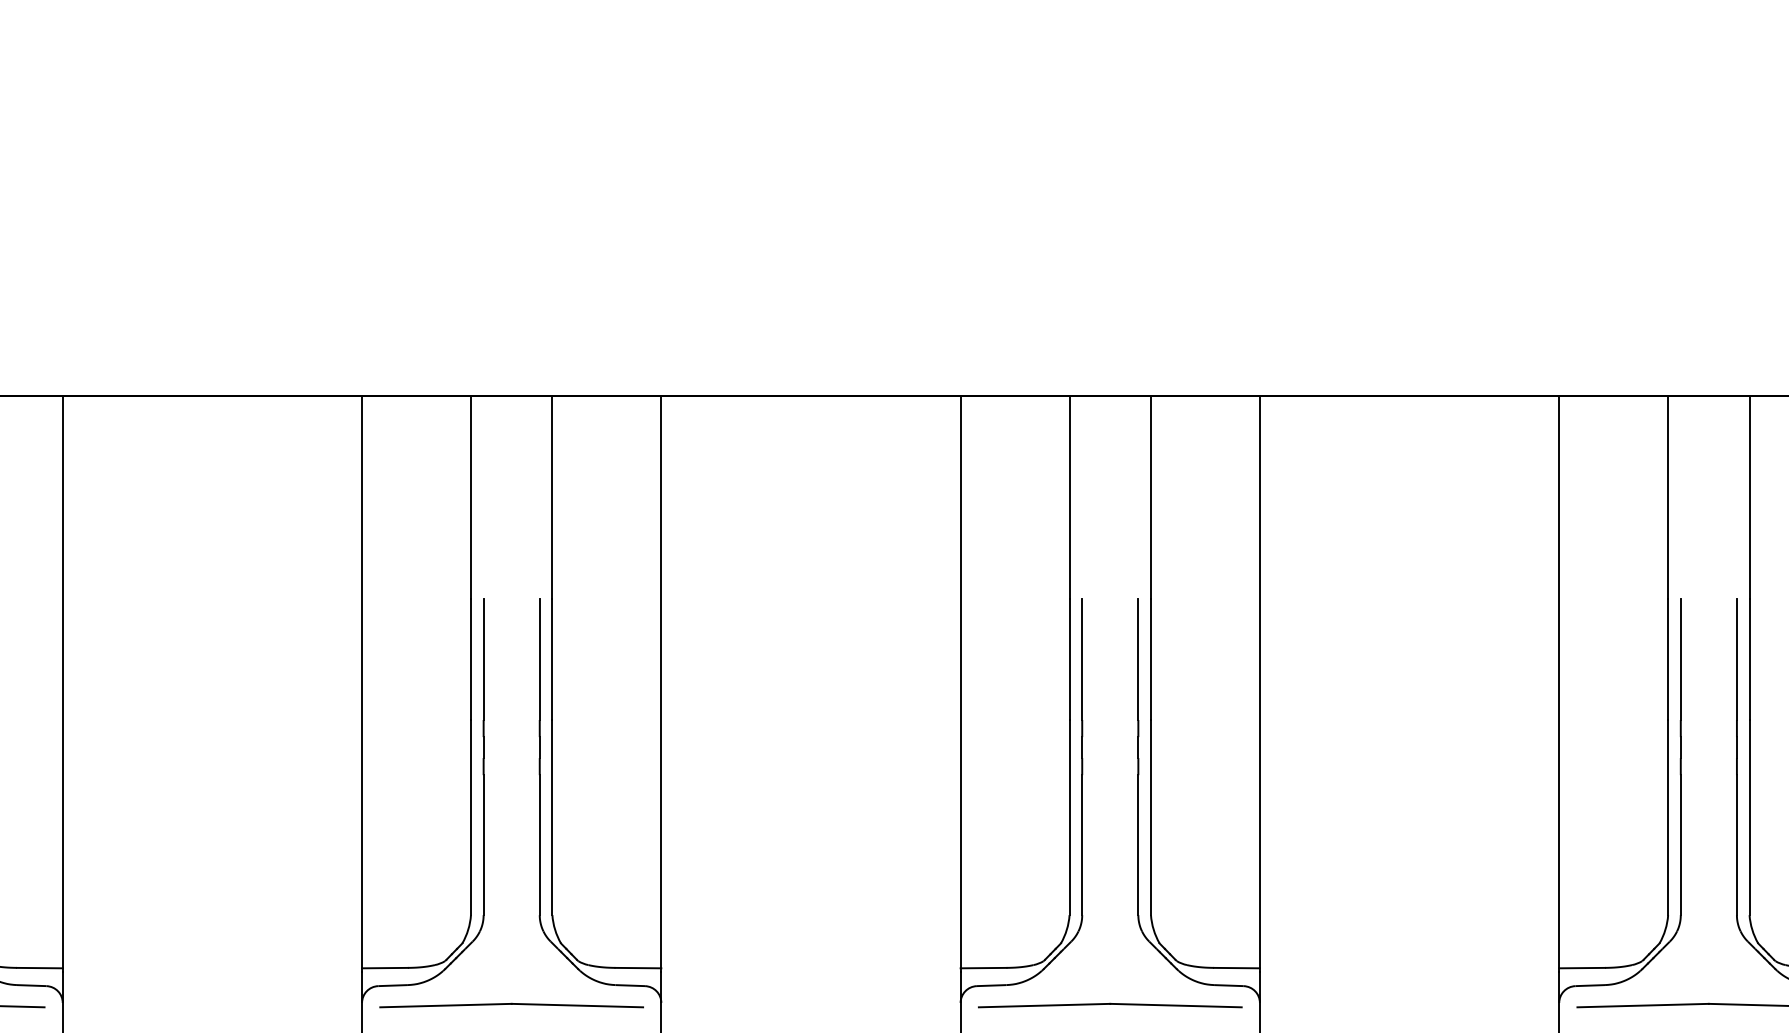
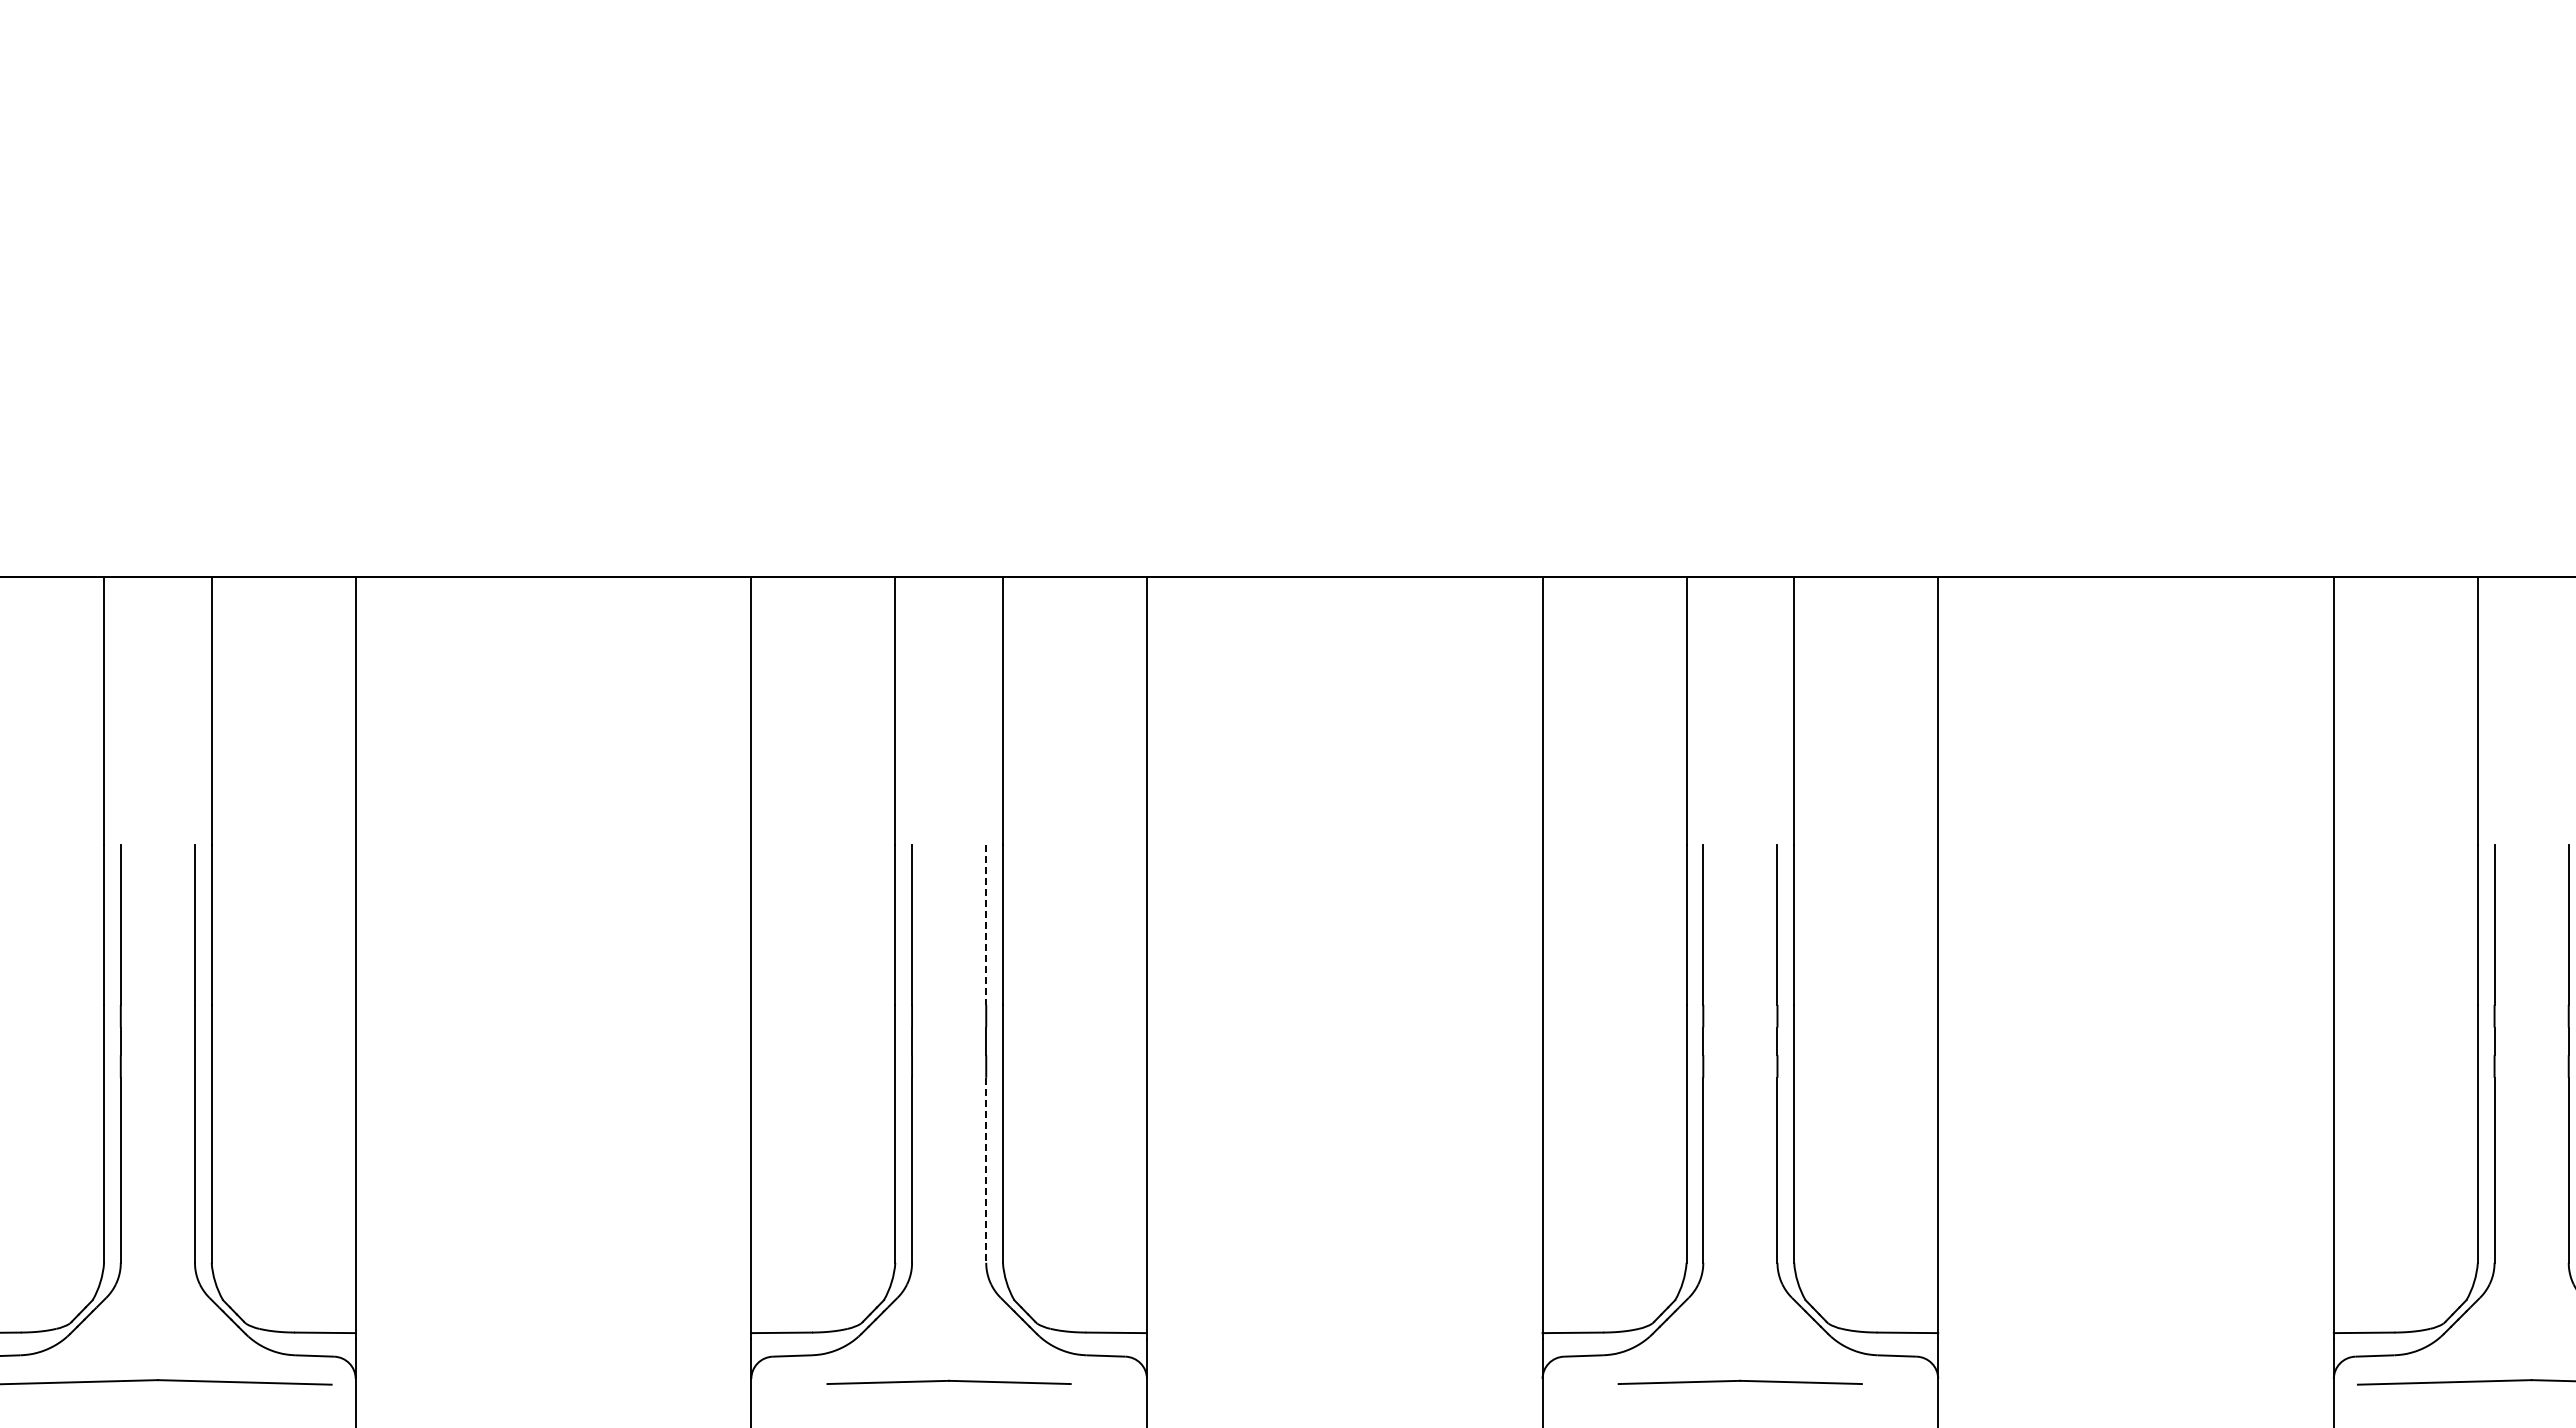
line: (539, 659) -> (986, 925), solid -> dashed
line: (539, 845) -> (986, 1170), solid -> dashed
part: (511, 1005) -> (948, 1382), size x0.7
part: (1109, 1005) -> (1739, 1382), size x0.7

